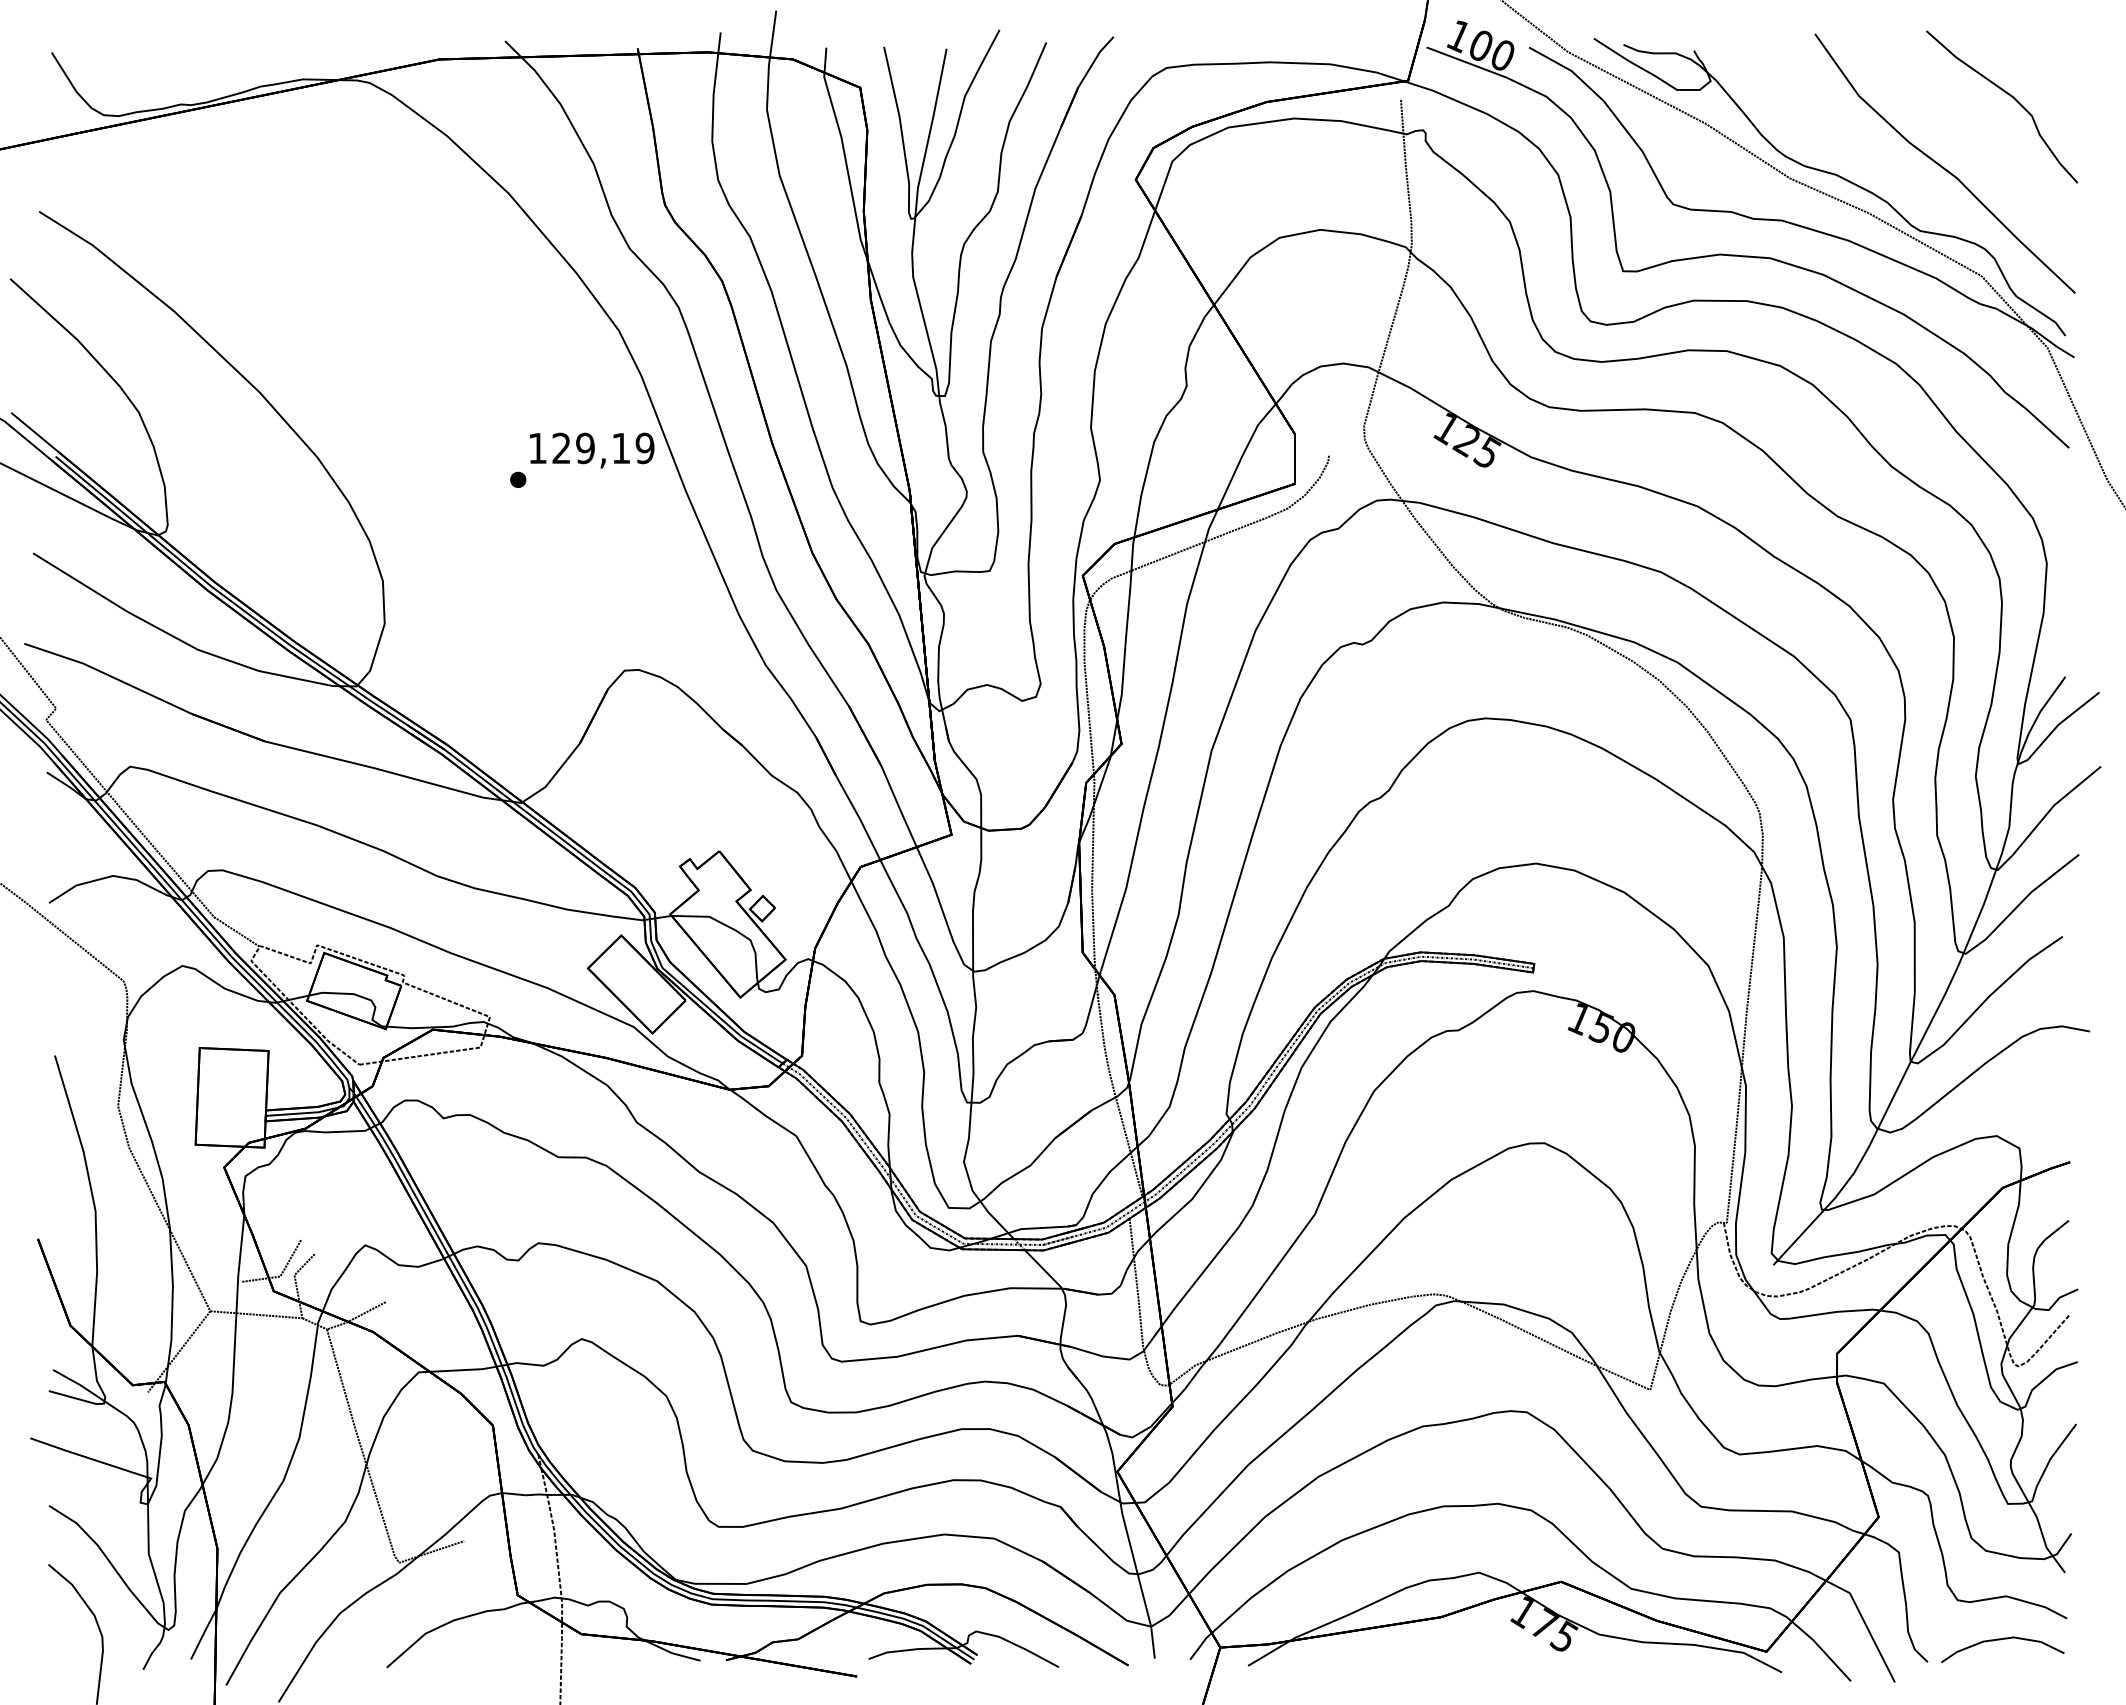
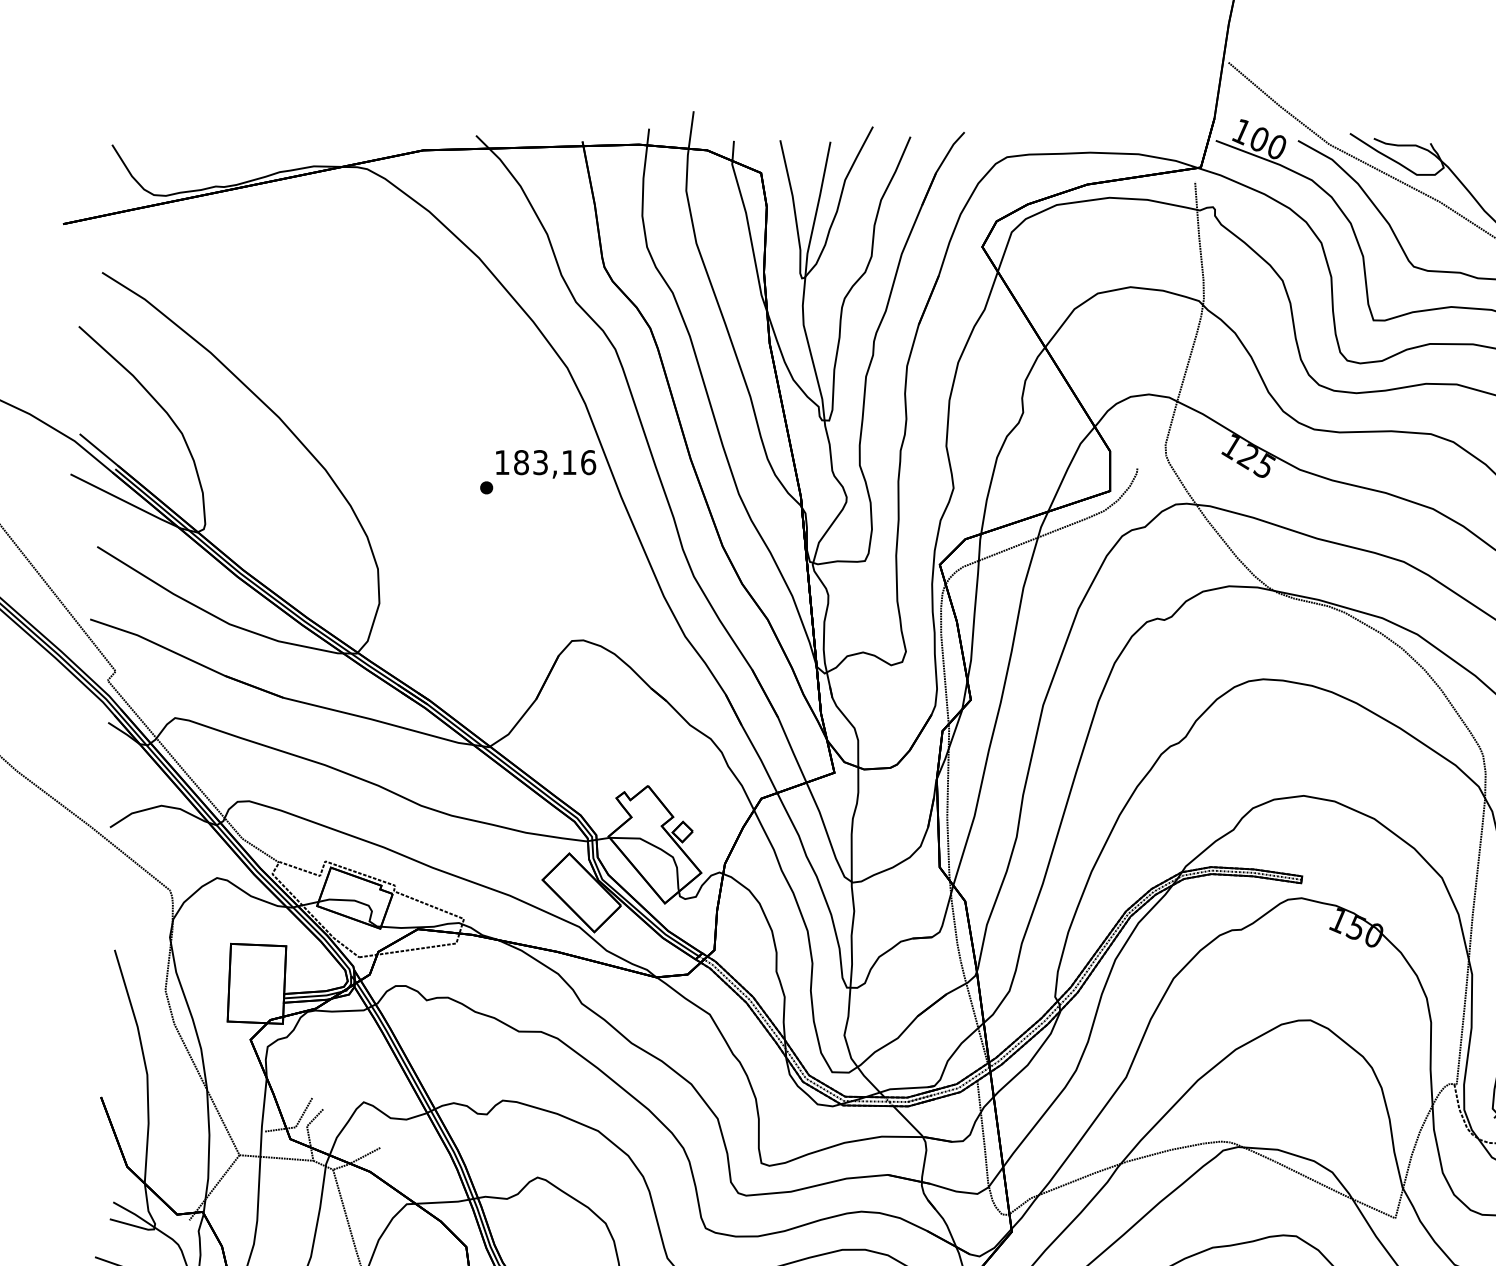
text: (603, 448) -> (555, 462), 129,19 -> 183,16

